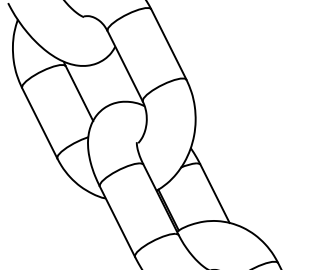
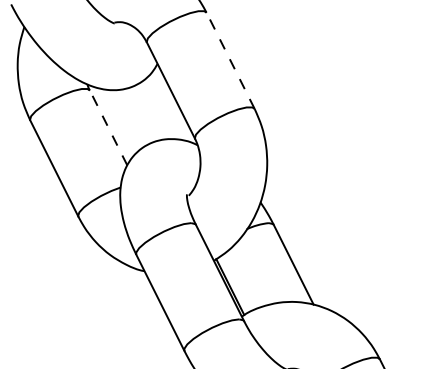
line: (168, 44) -> (230, 60), solid -> dashed
line: (79, 93) -> (108, 127), solid -> dashed

